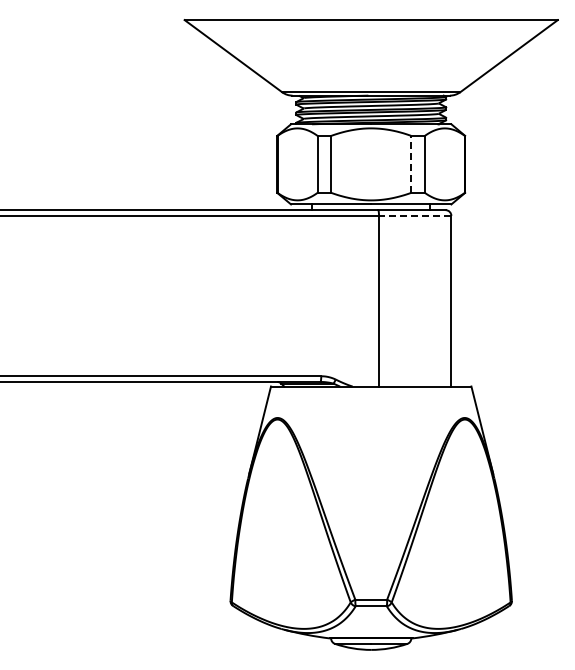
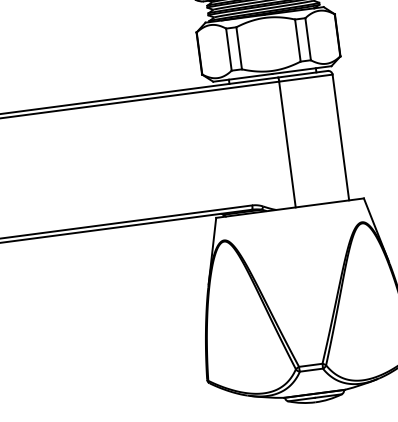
line: (411, 164) -> (298, 40), dashed -> solid
line: (414, 215) -> (305, 77), dashed -> solid

